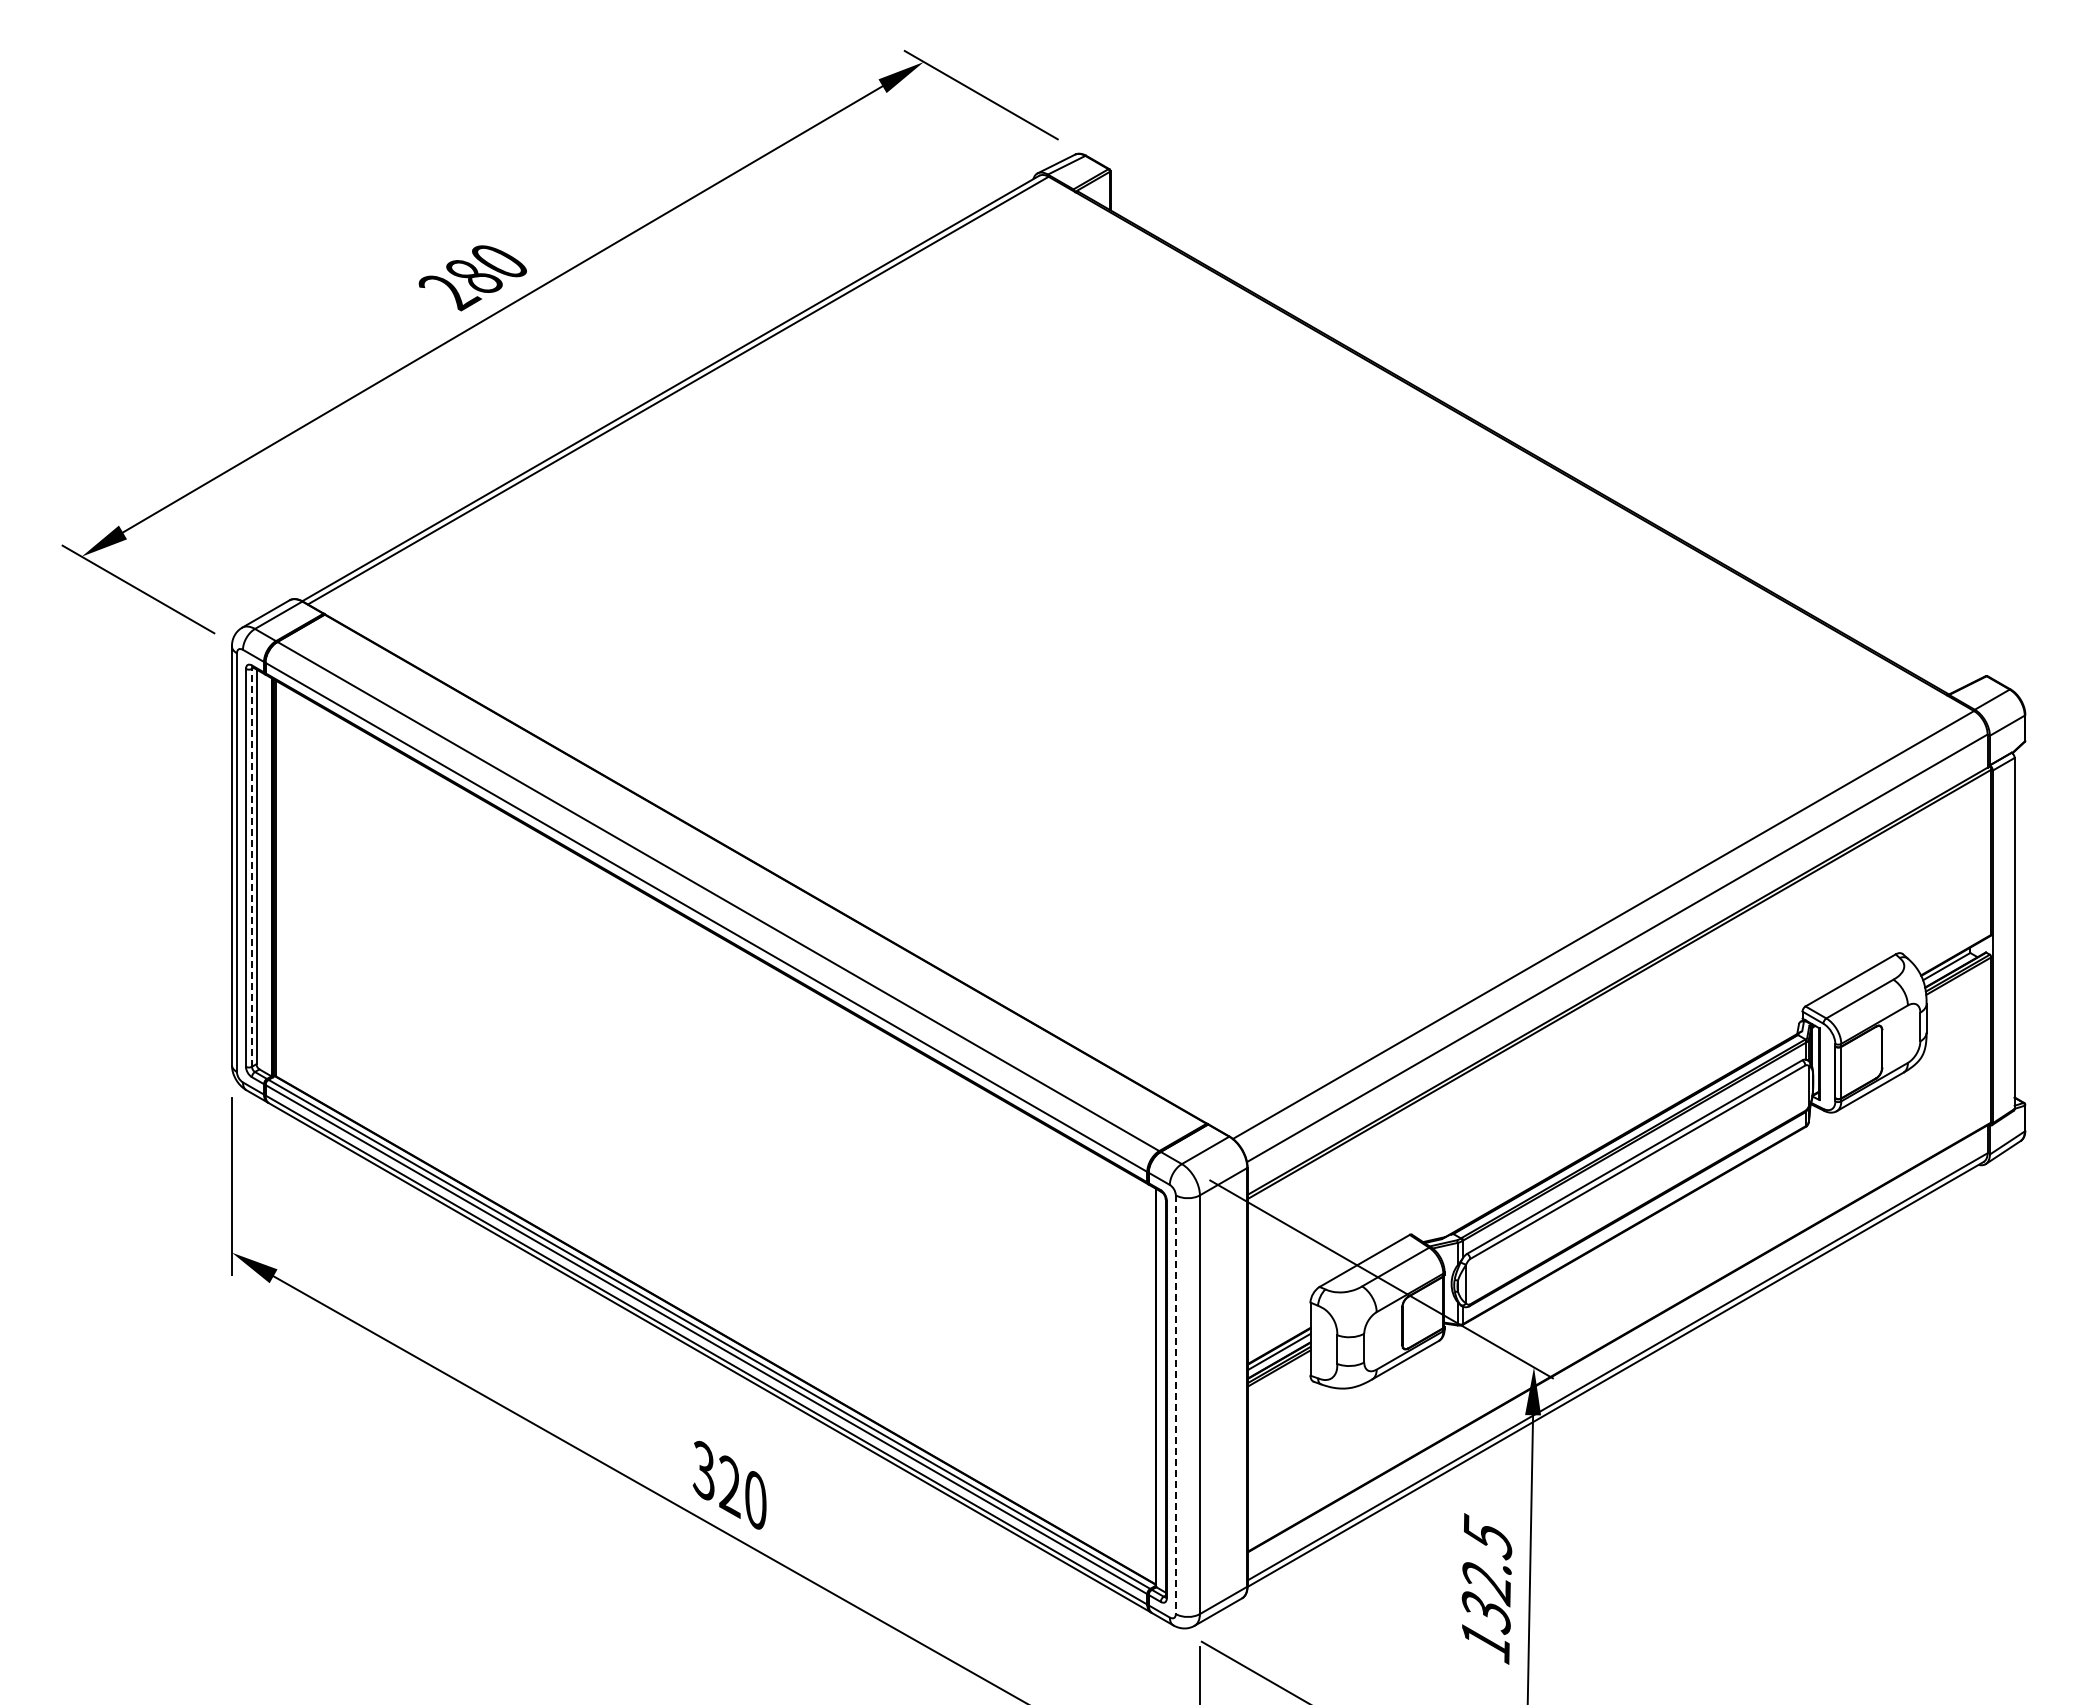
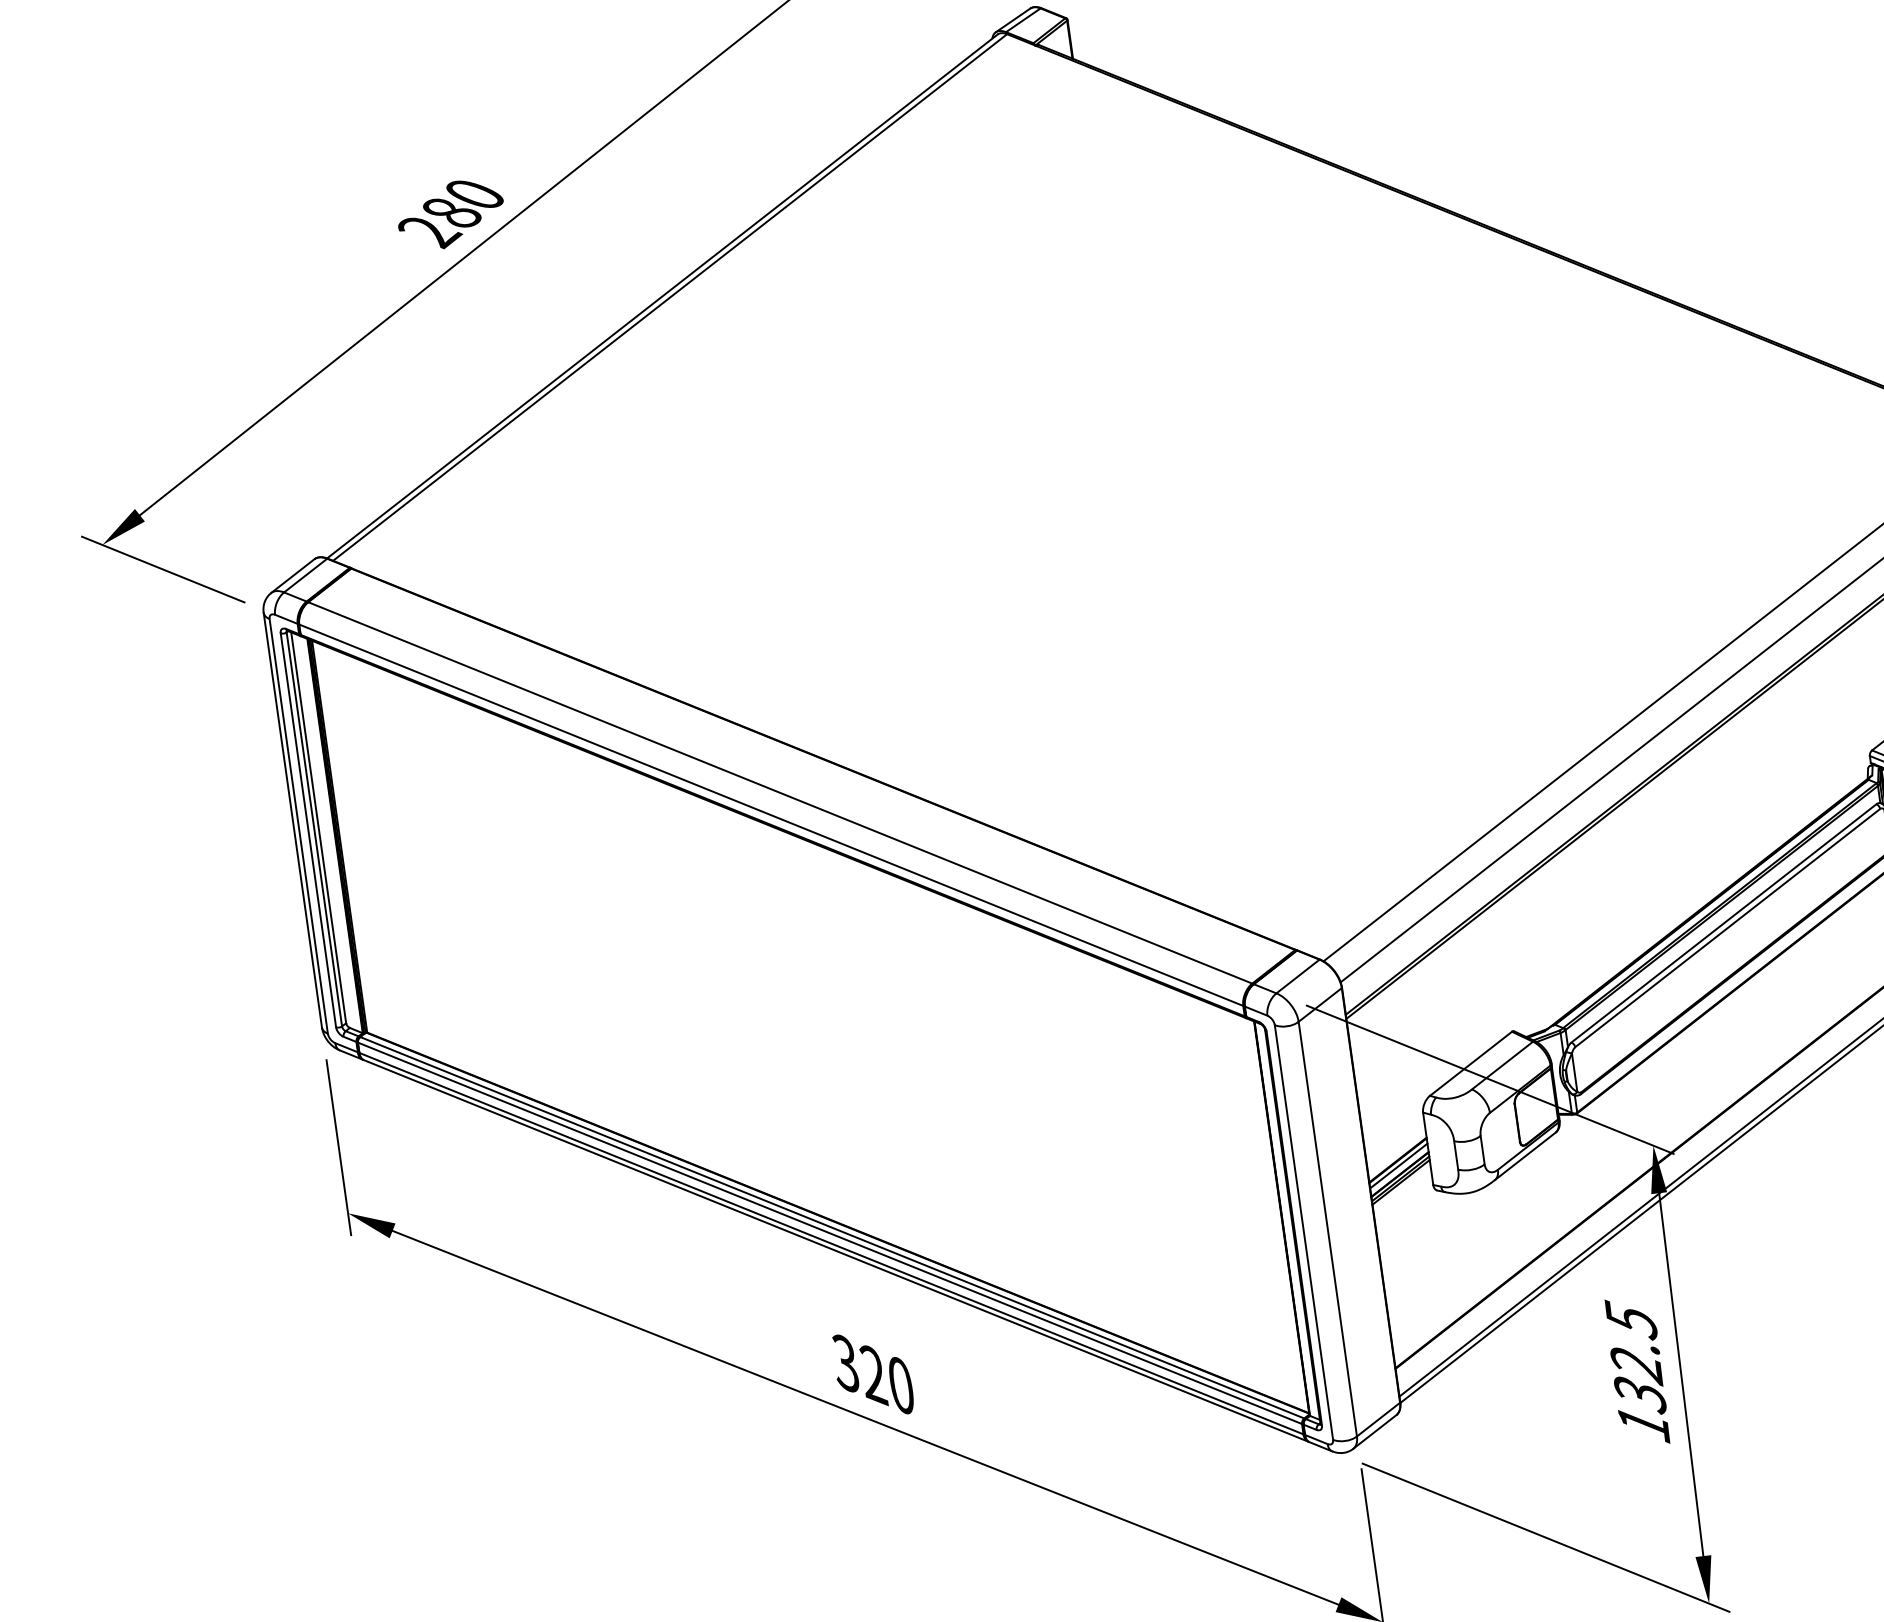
line: (251, 867) -> (313, 829), dashed -> solid
line: (1175, 1405) -> (1303, 1233), dashed -> solid

